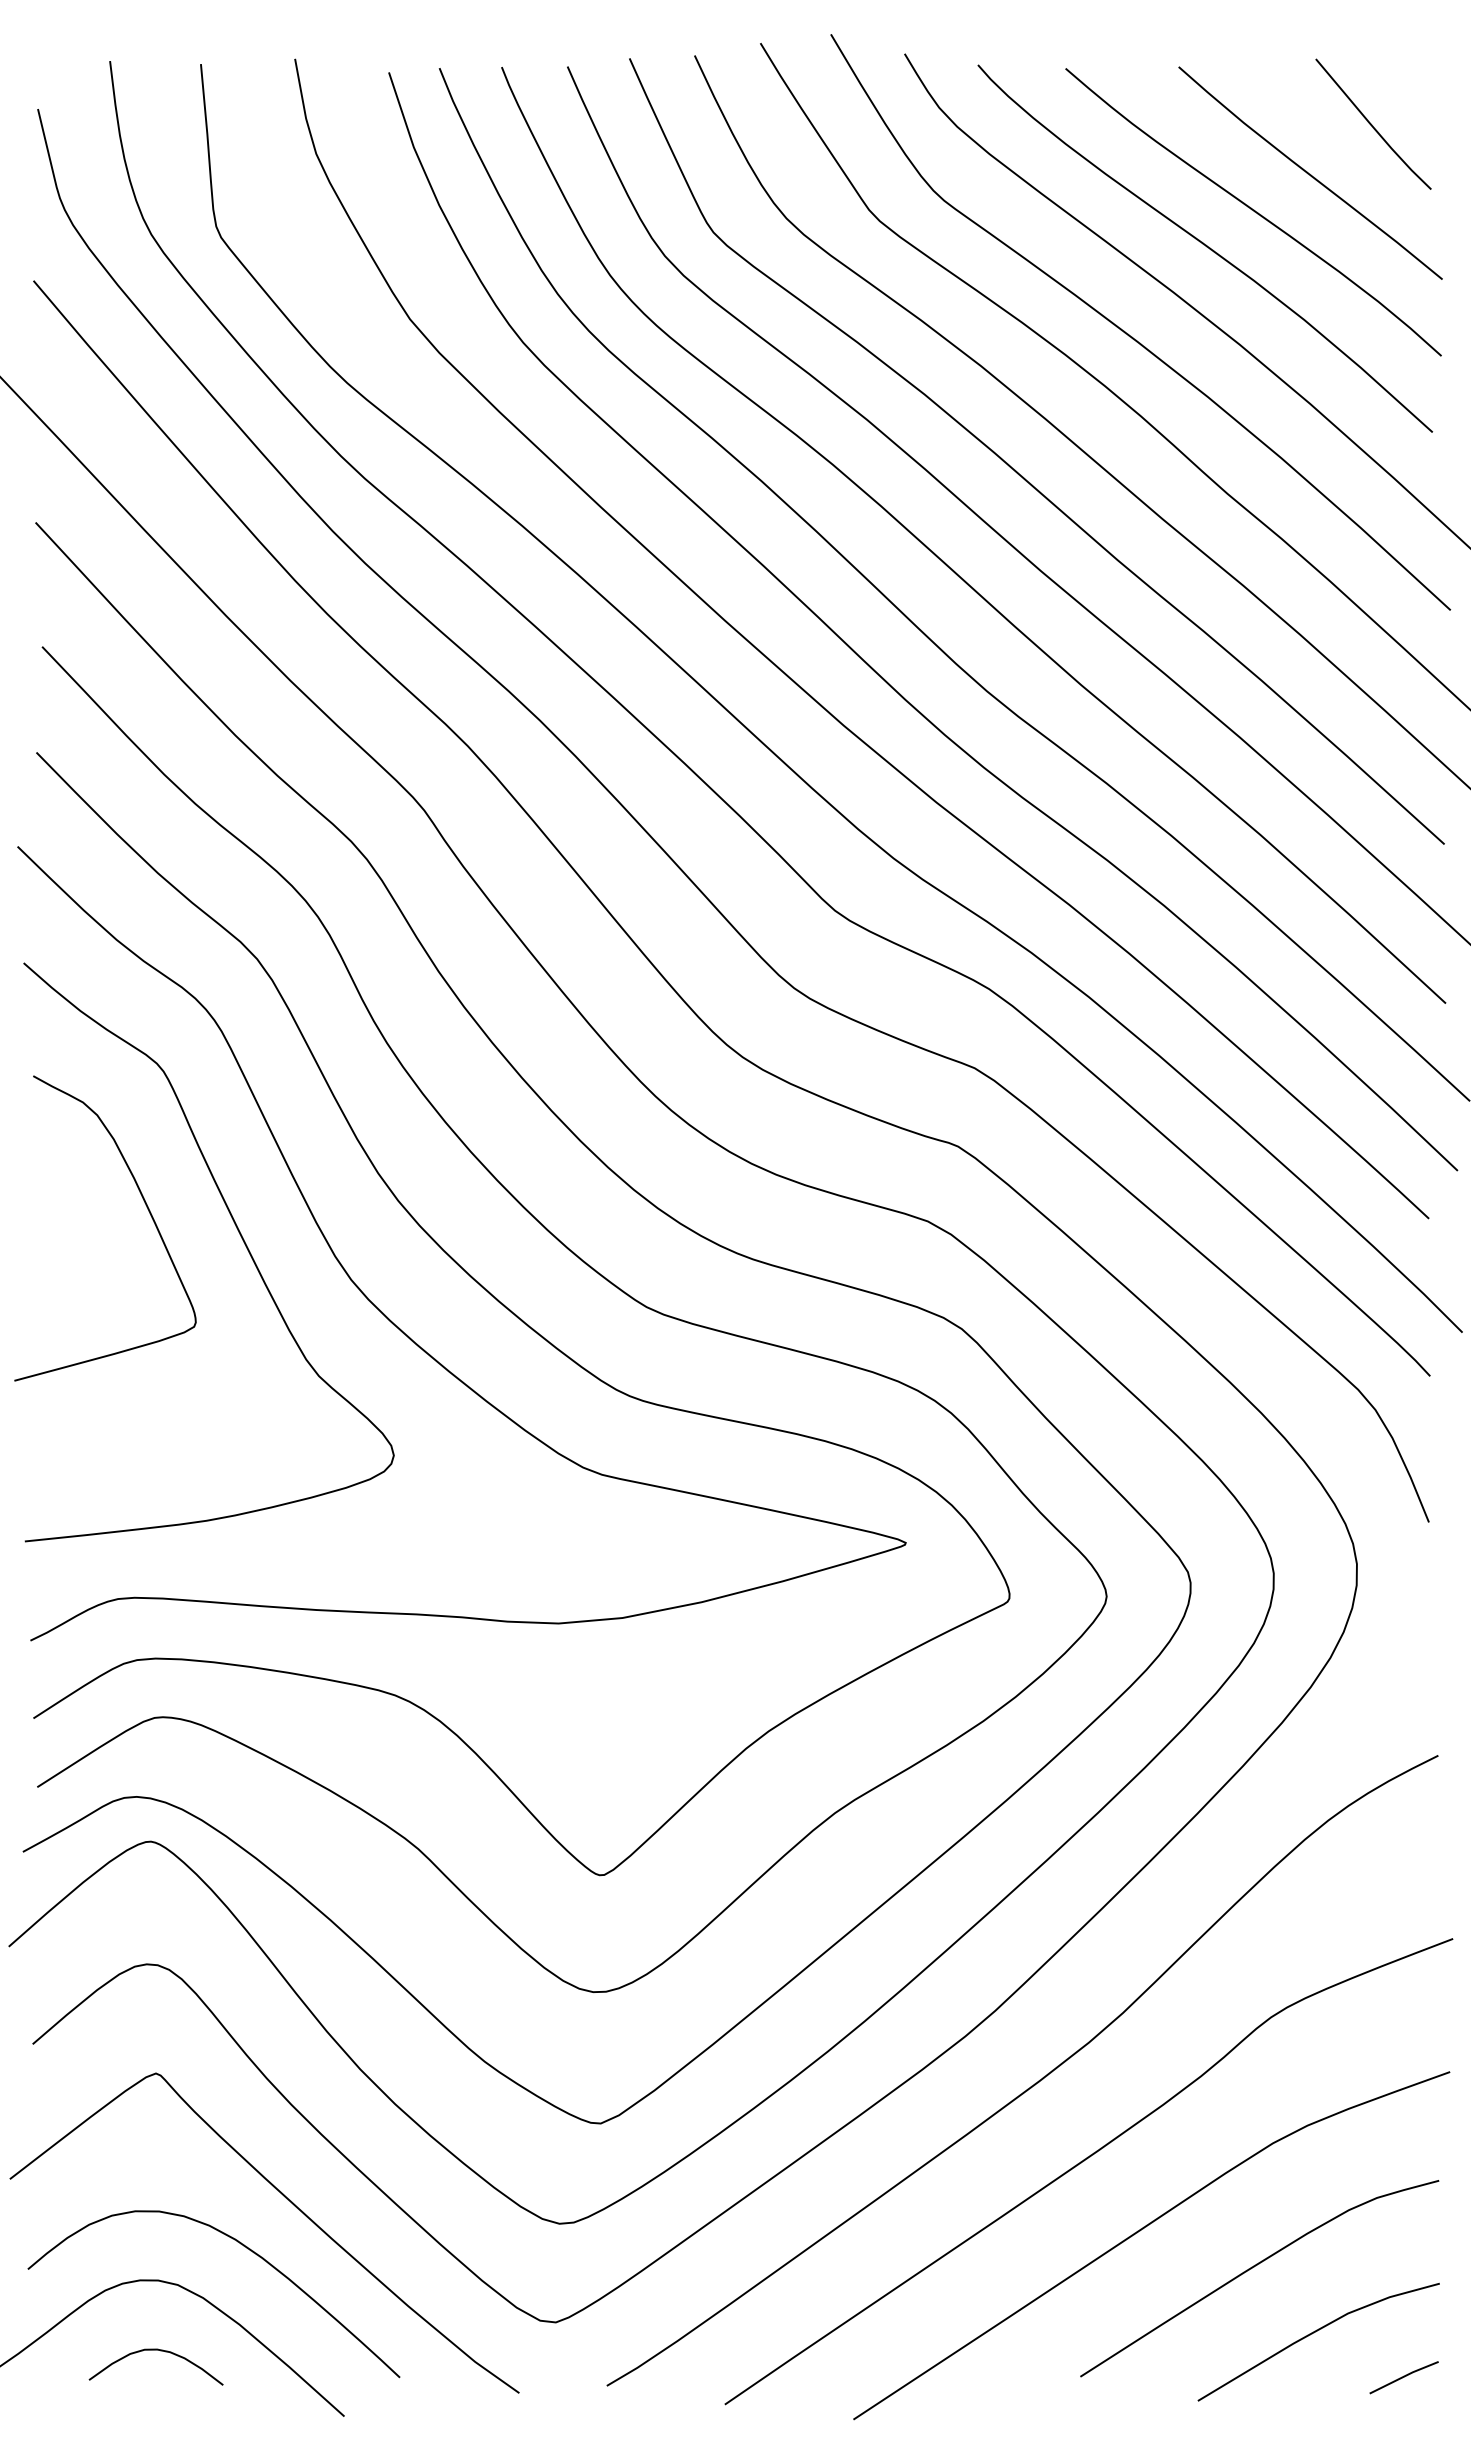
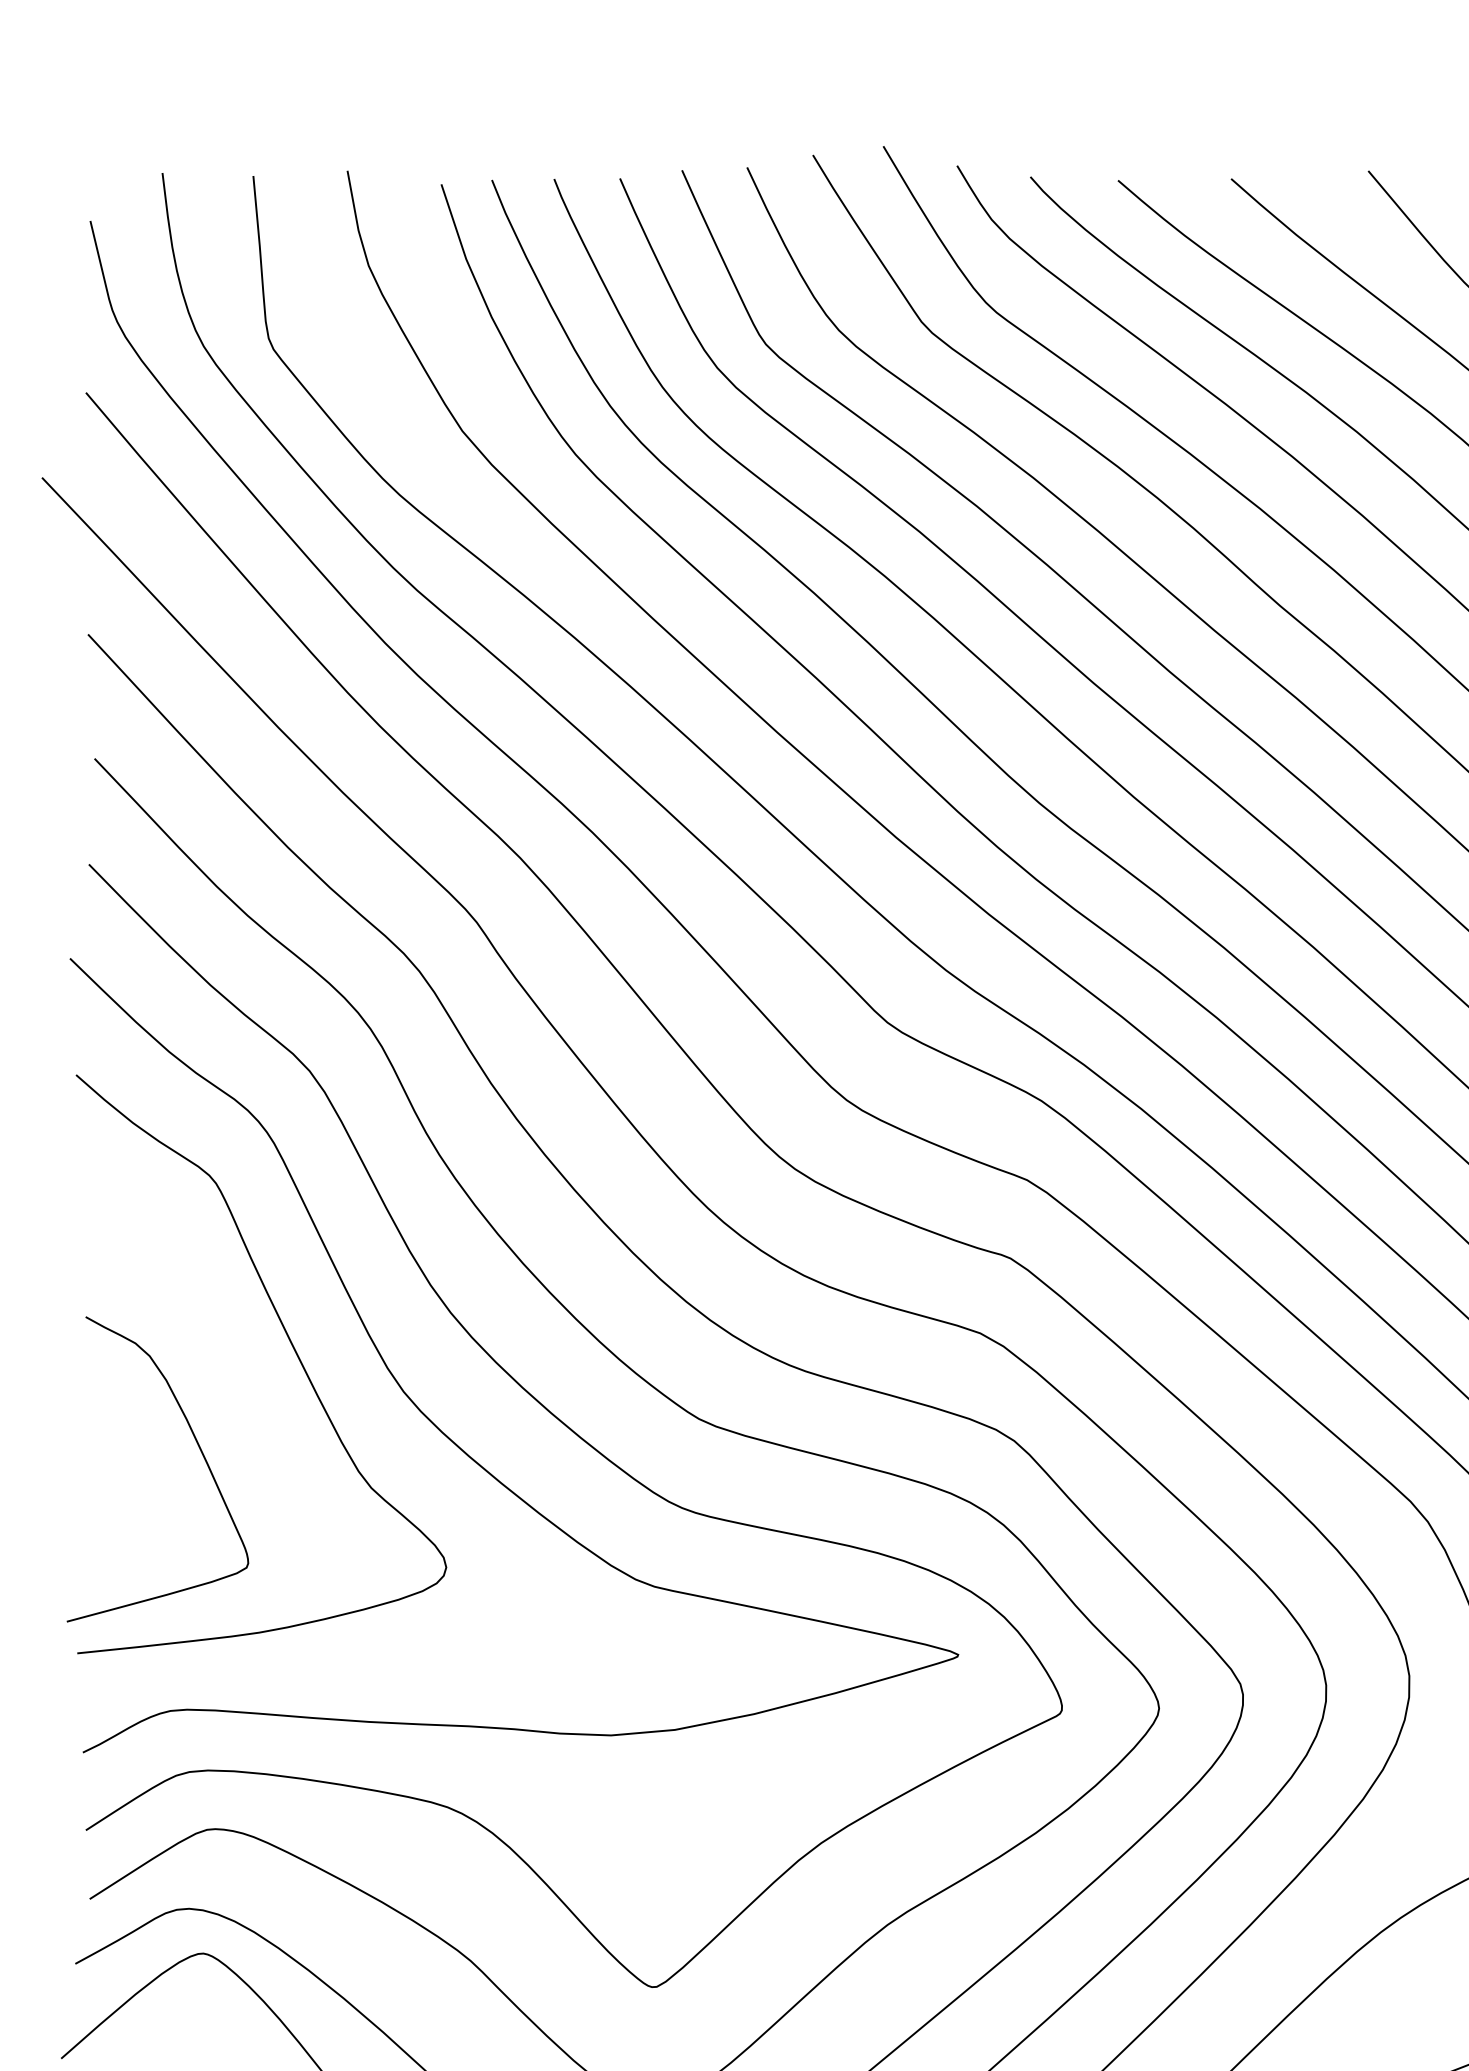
curve: (146, 1207) -> (198, 1448), moved

